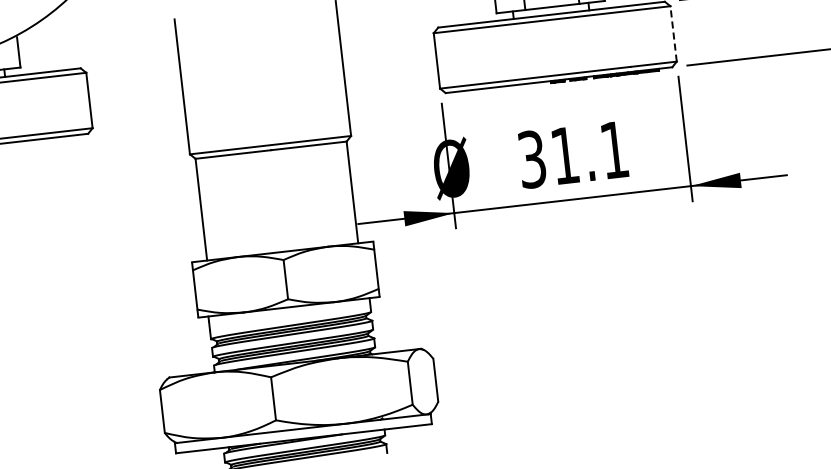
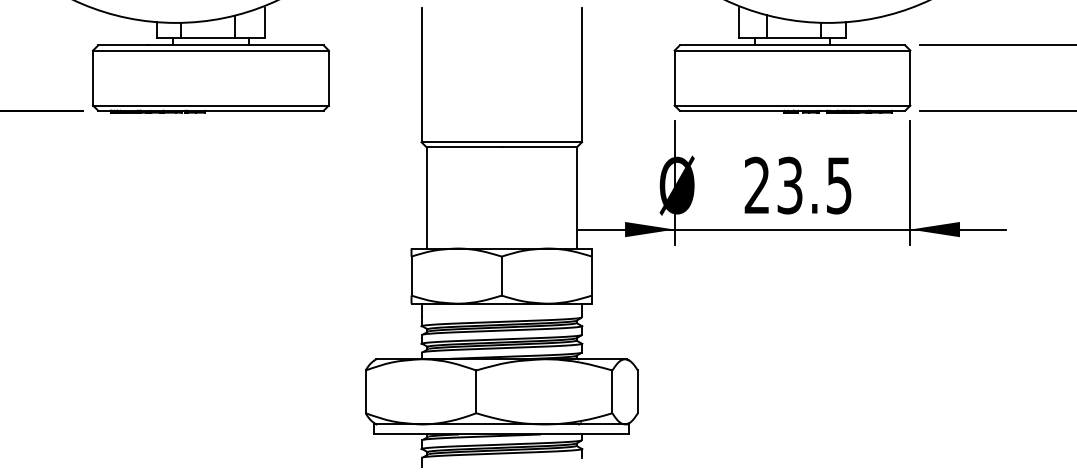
line: (673, 34) -> (910, 78), dashed -> solid
text: (572, 154) -> (797, 185), 31.1 -> 23.5

